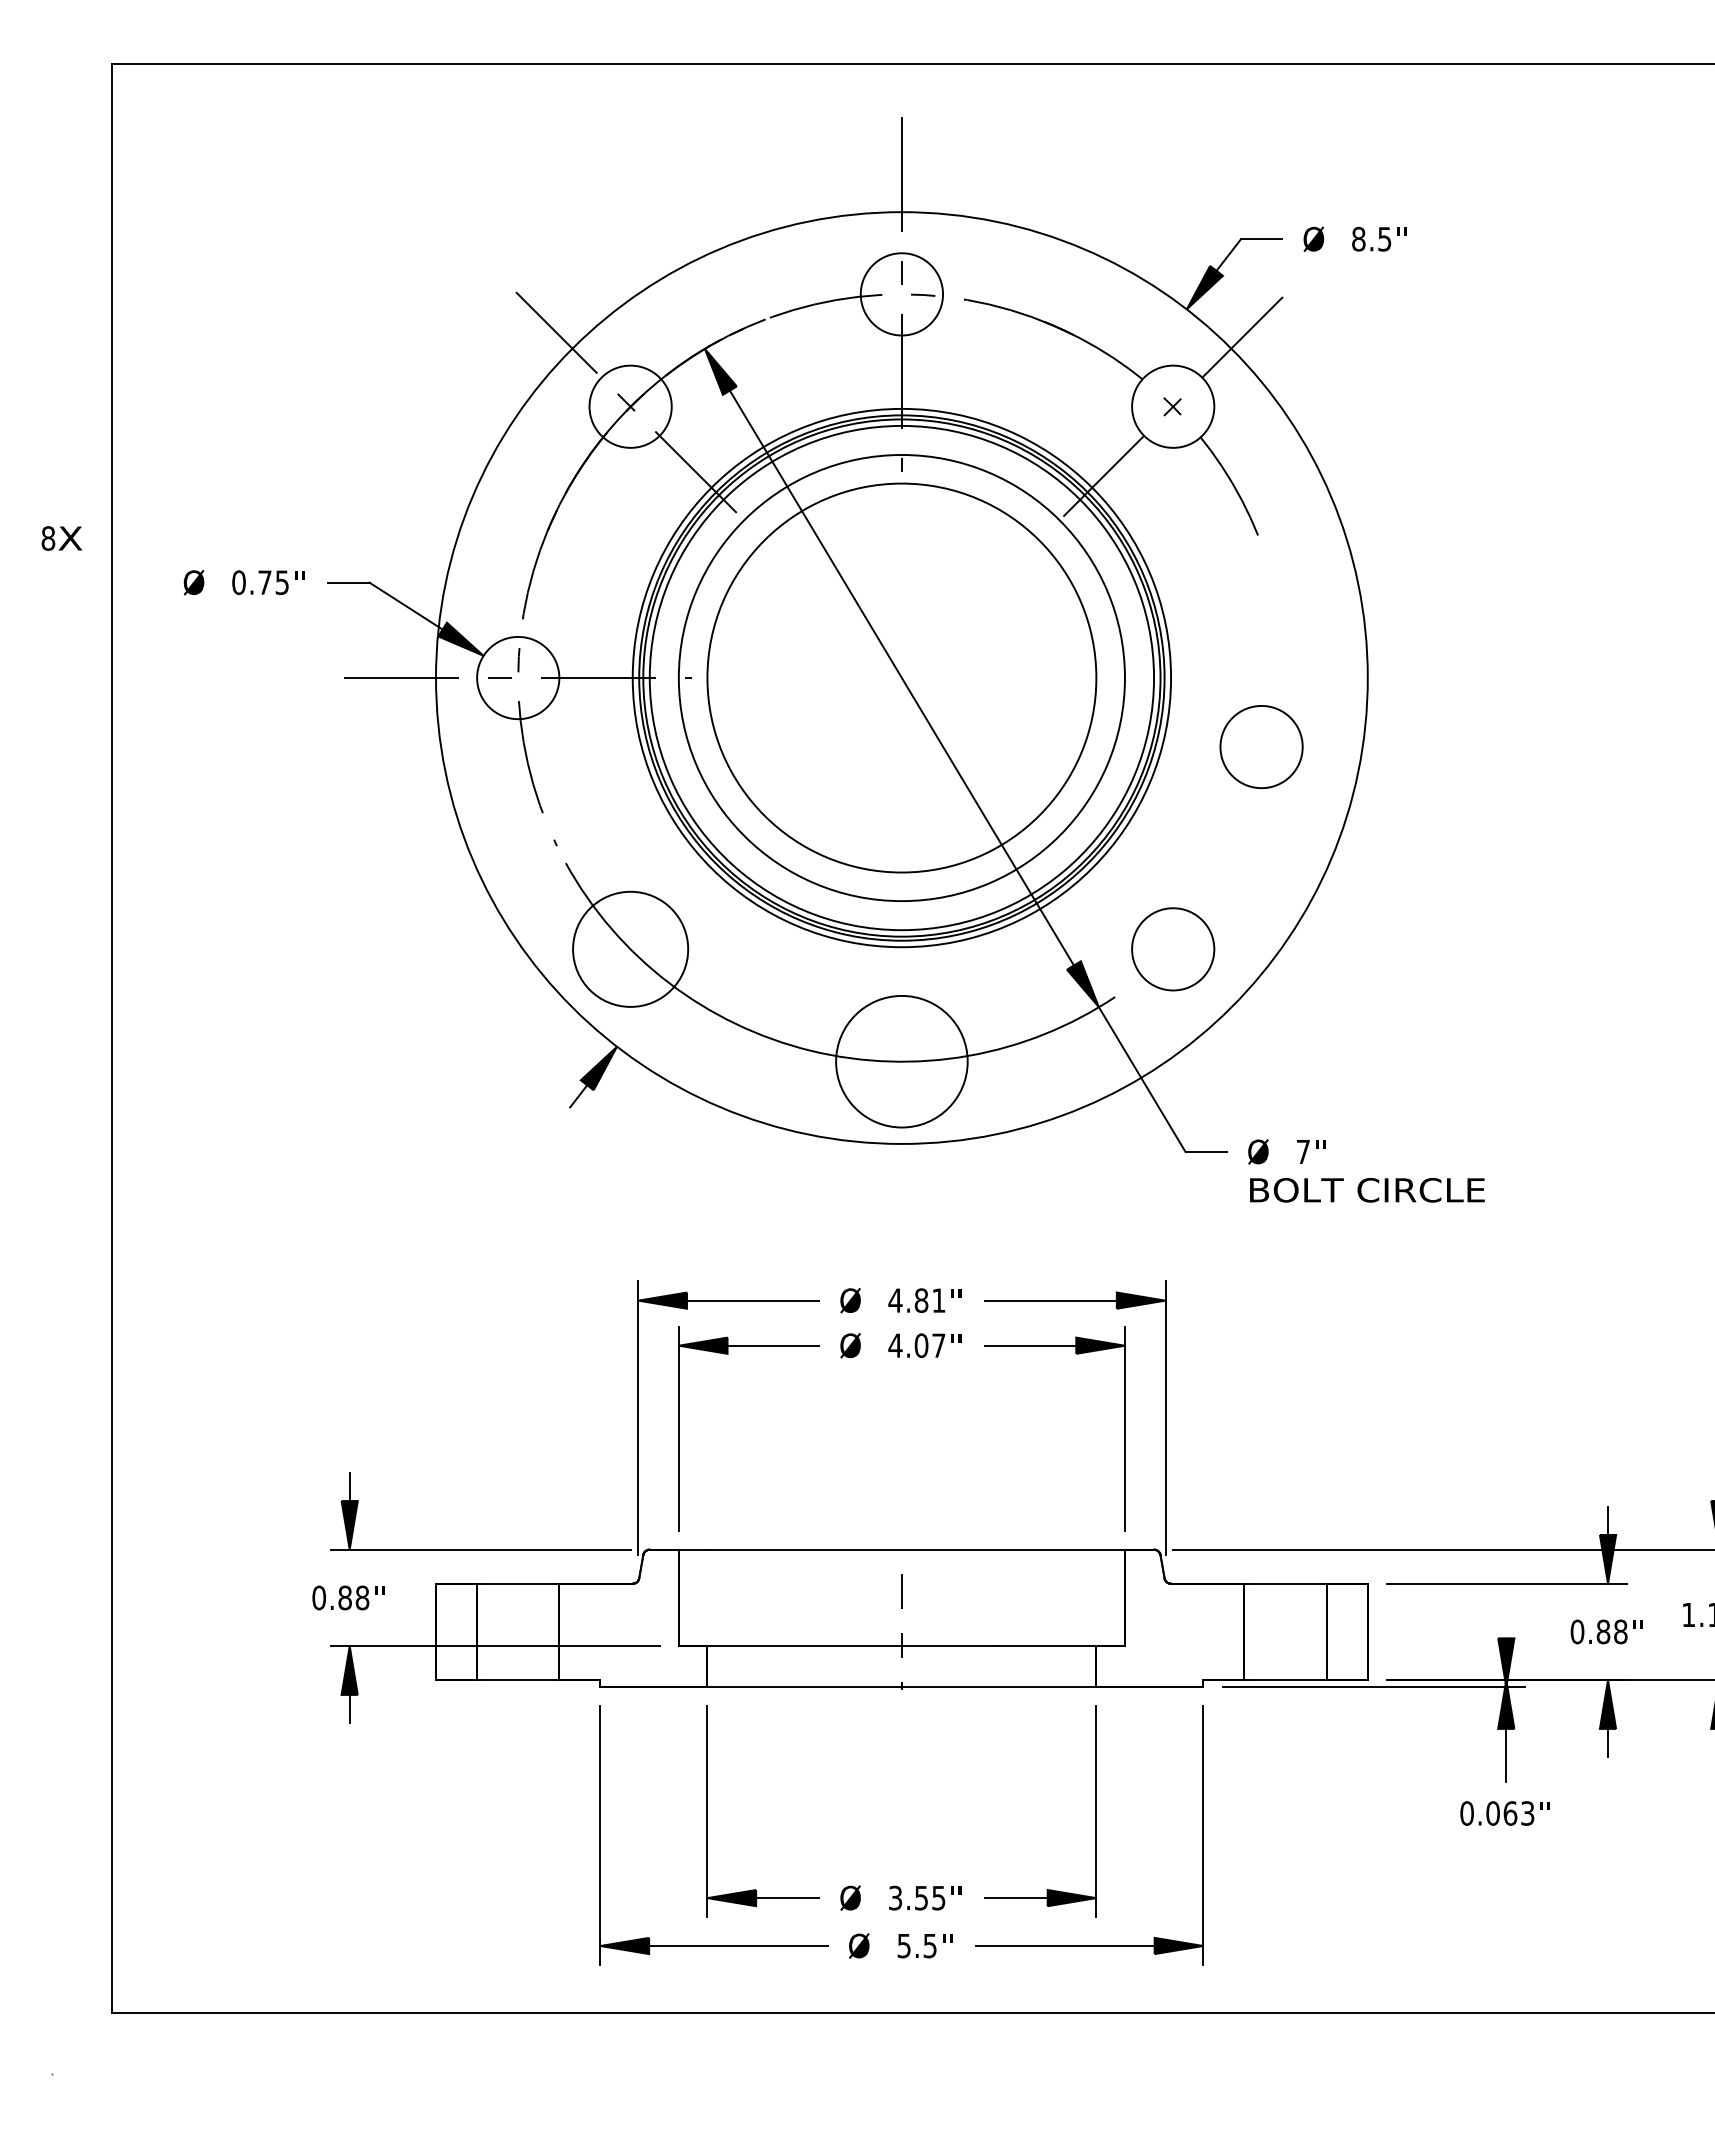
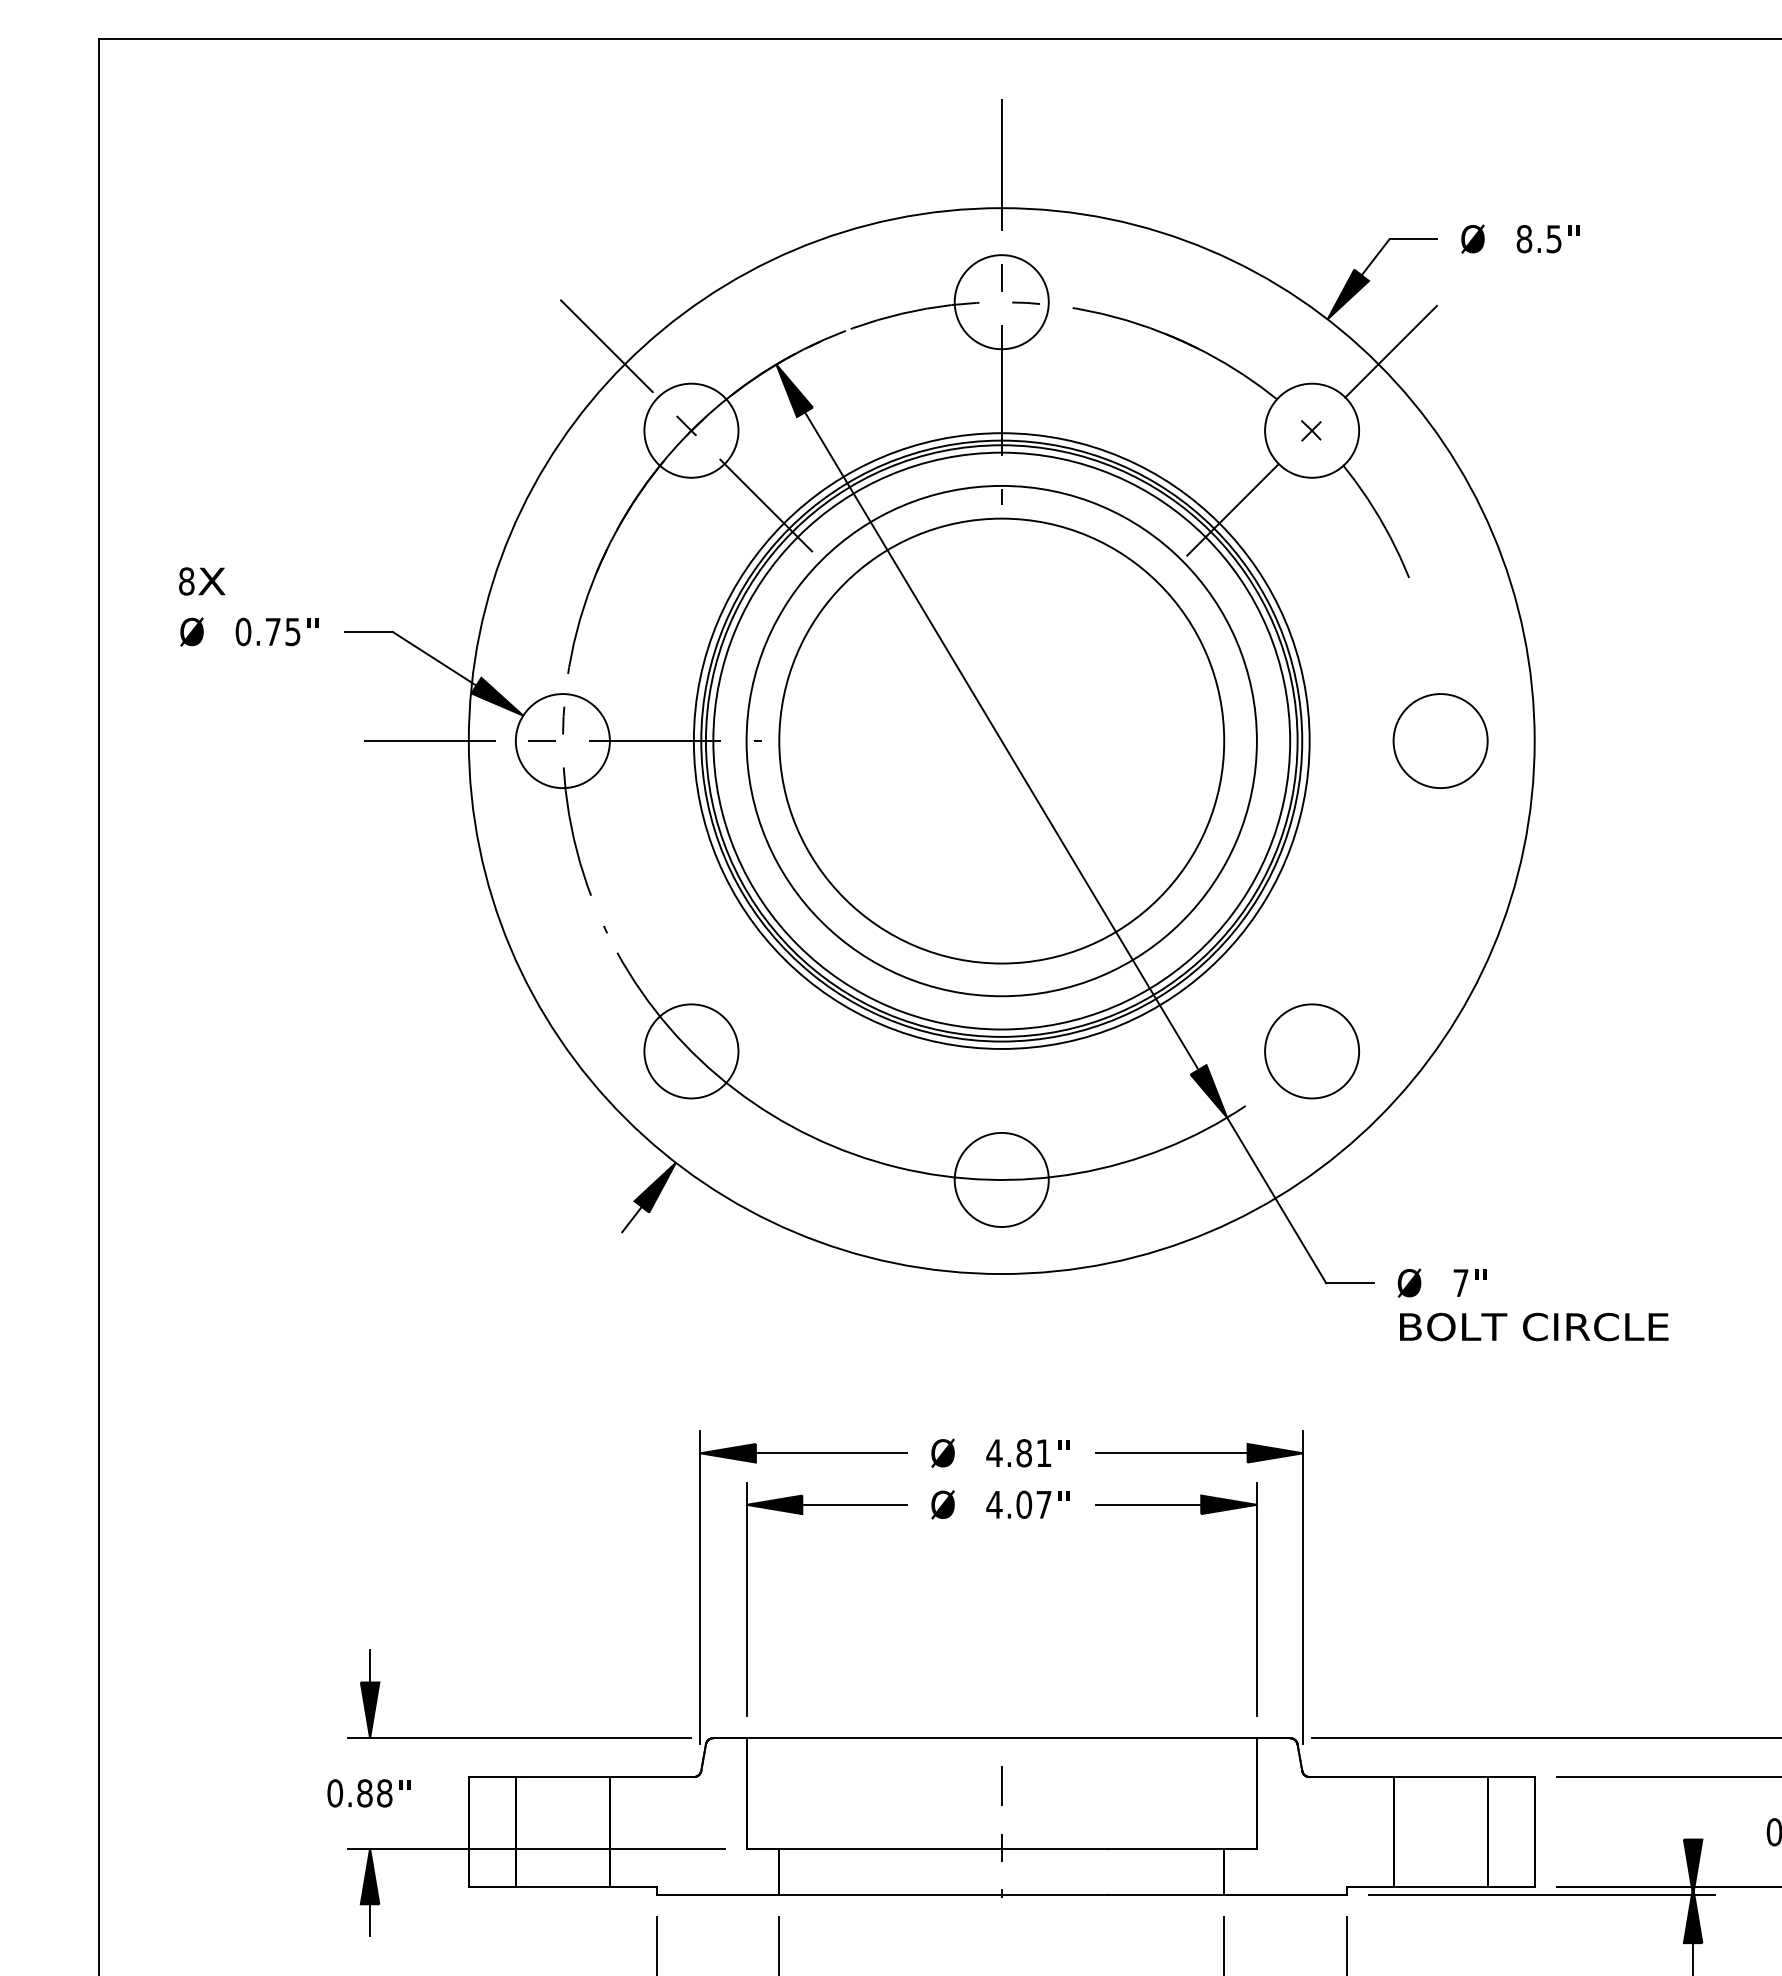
text: (61, 538) -> (201, 581), moved
circle: (1261, 747) -> (1440, 741), moved
circle: (630, 949) -> (691, 1051), size x0.71
circle: (901, 1061) -> (1001, 1179), size x0.62

